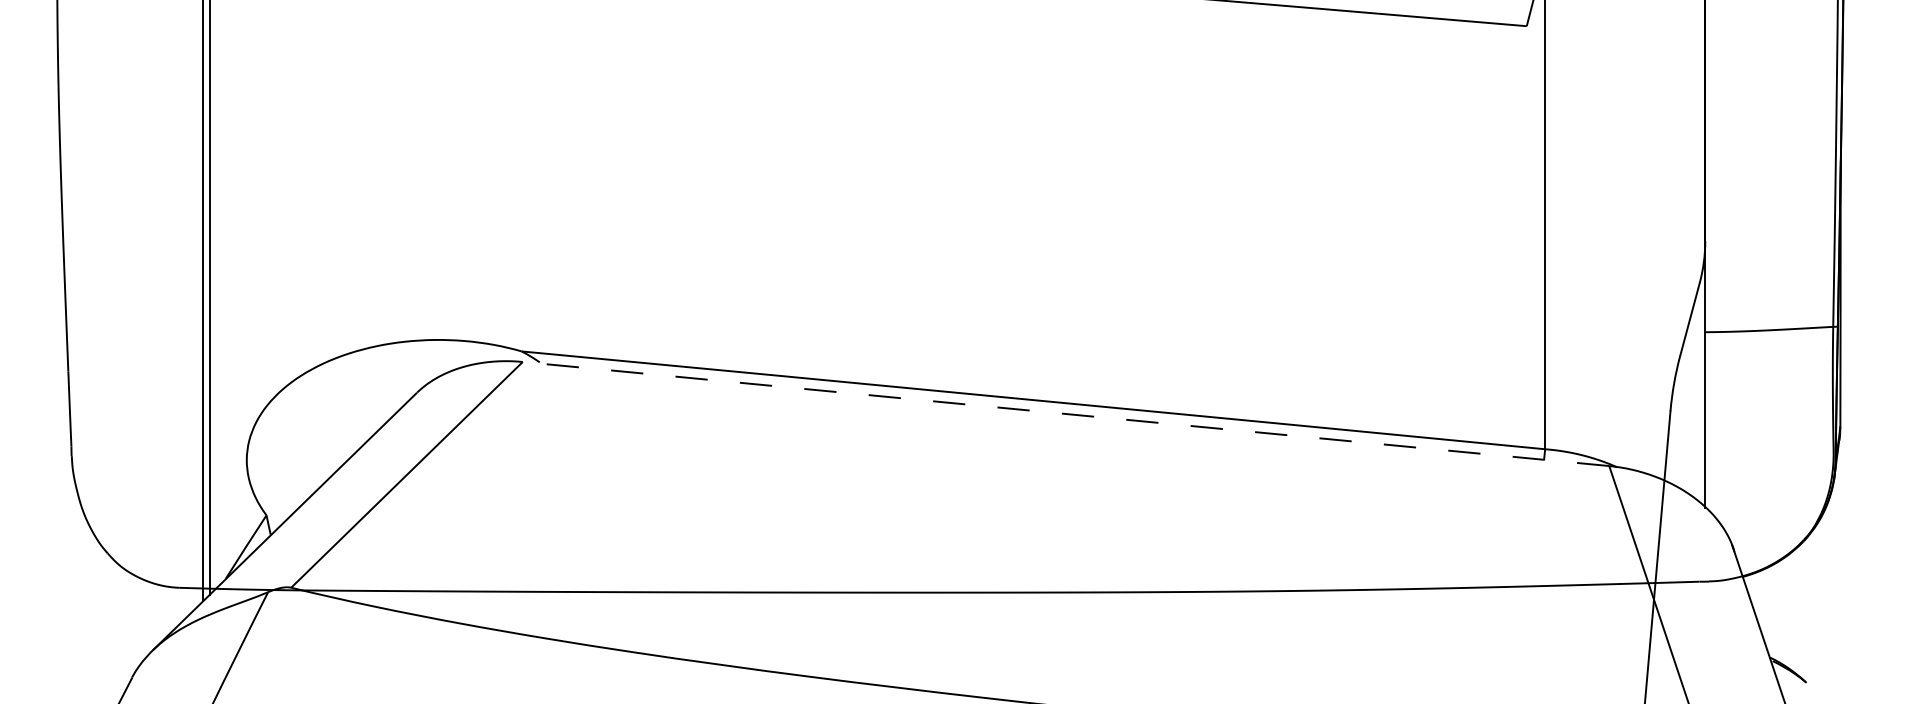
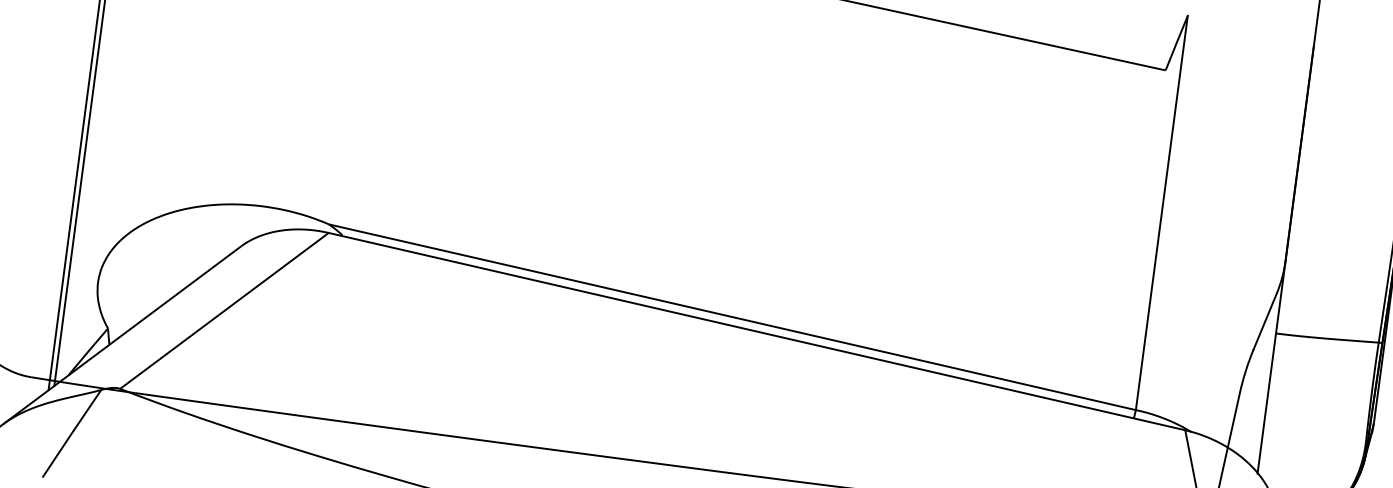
line: (1066, 414) -> (757, 332), dashed -> solid

